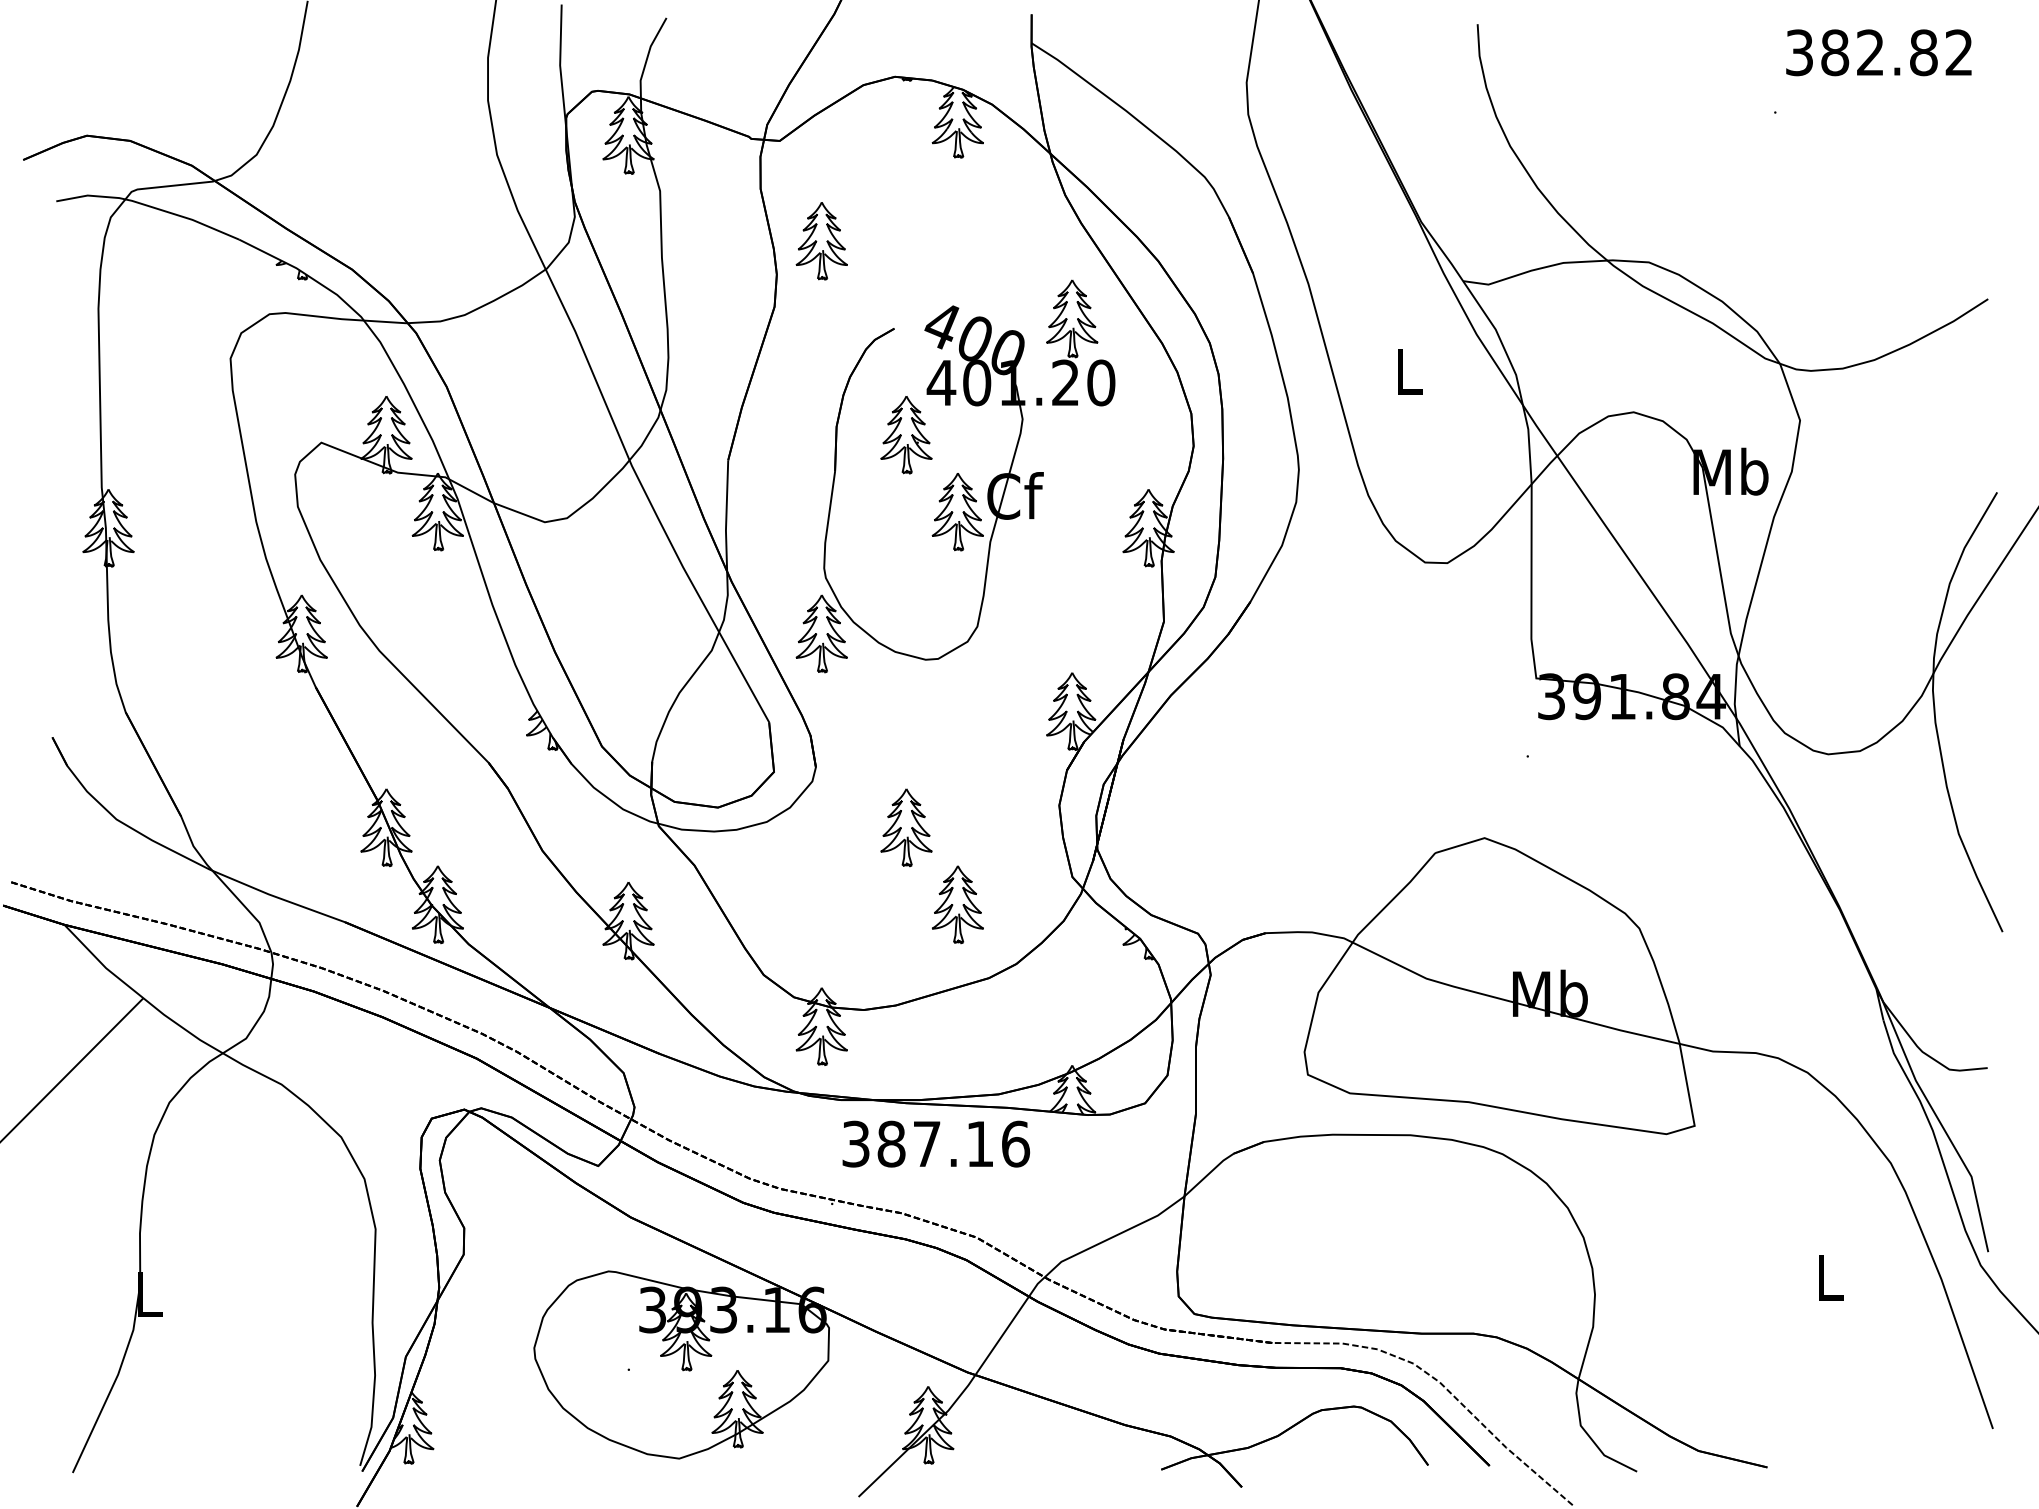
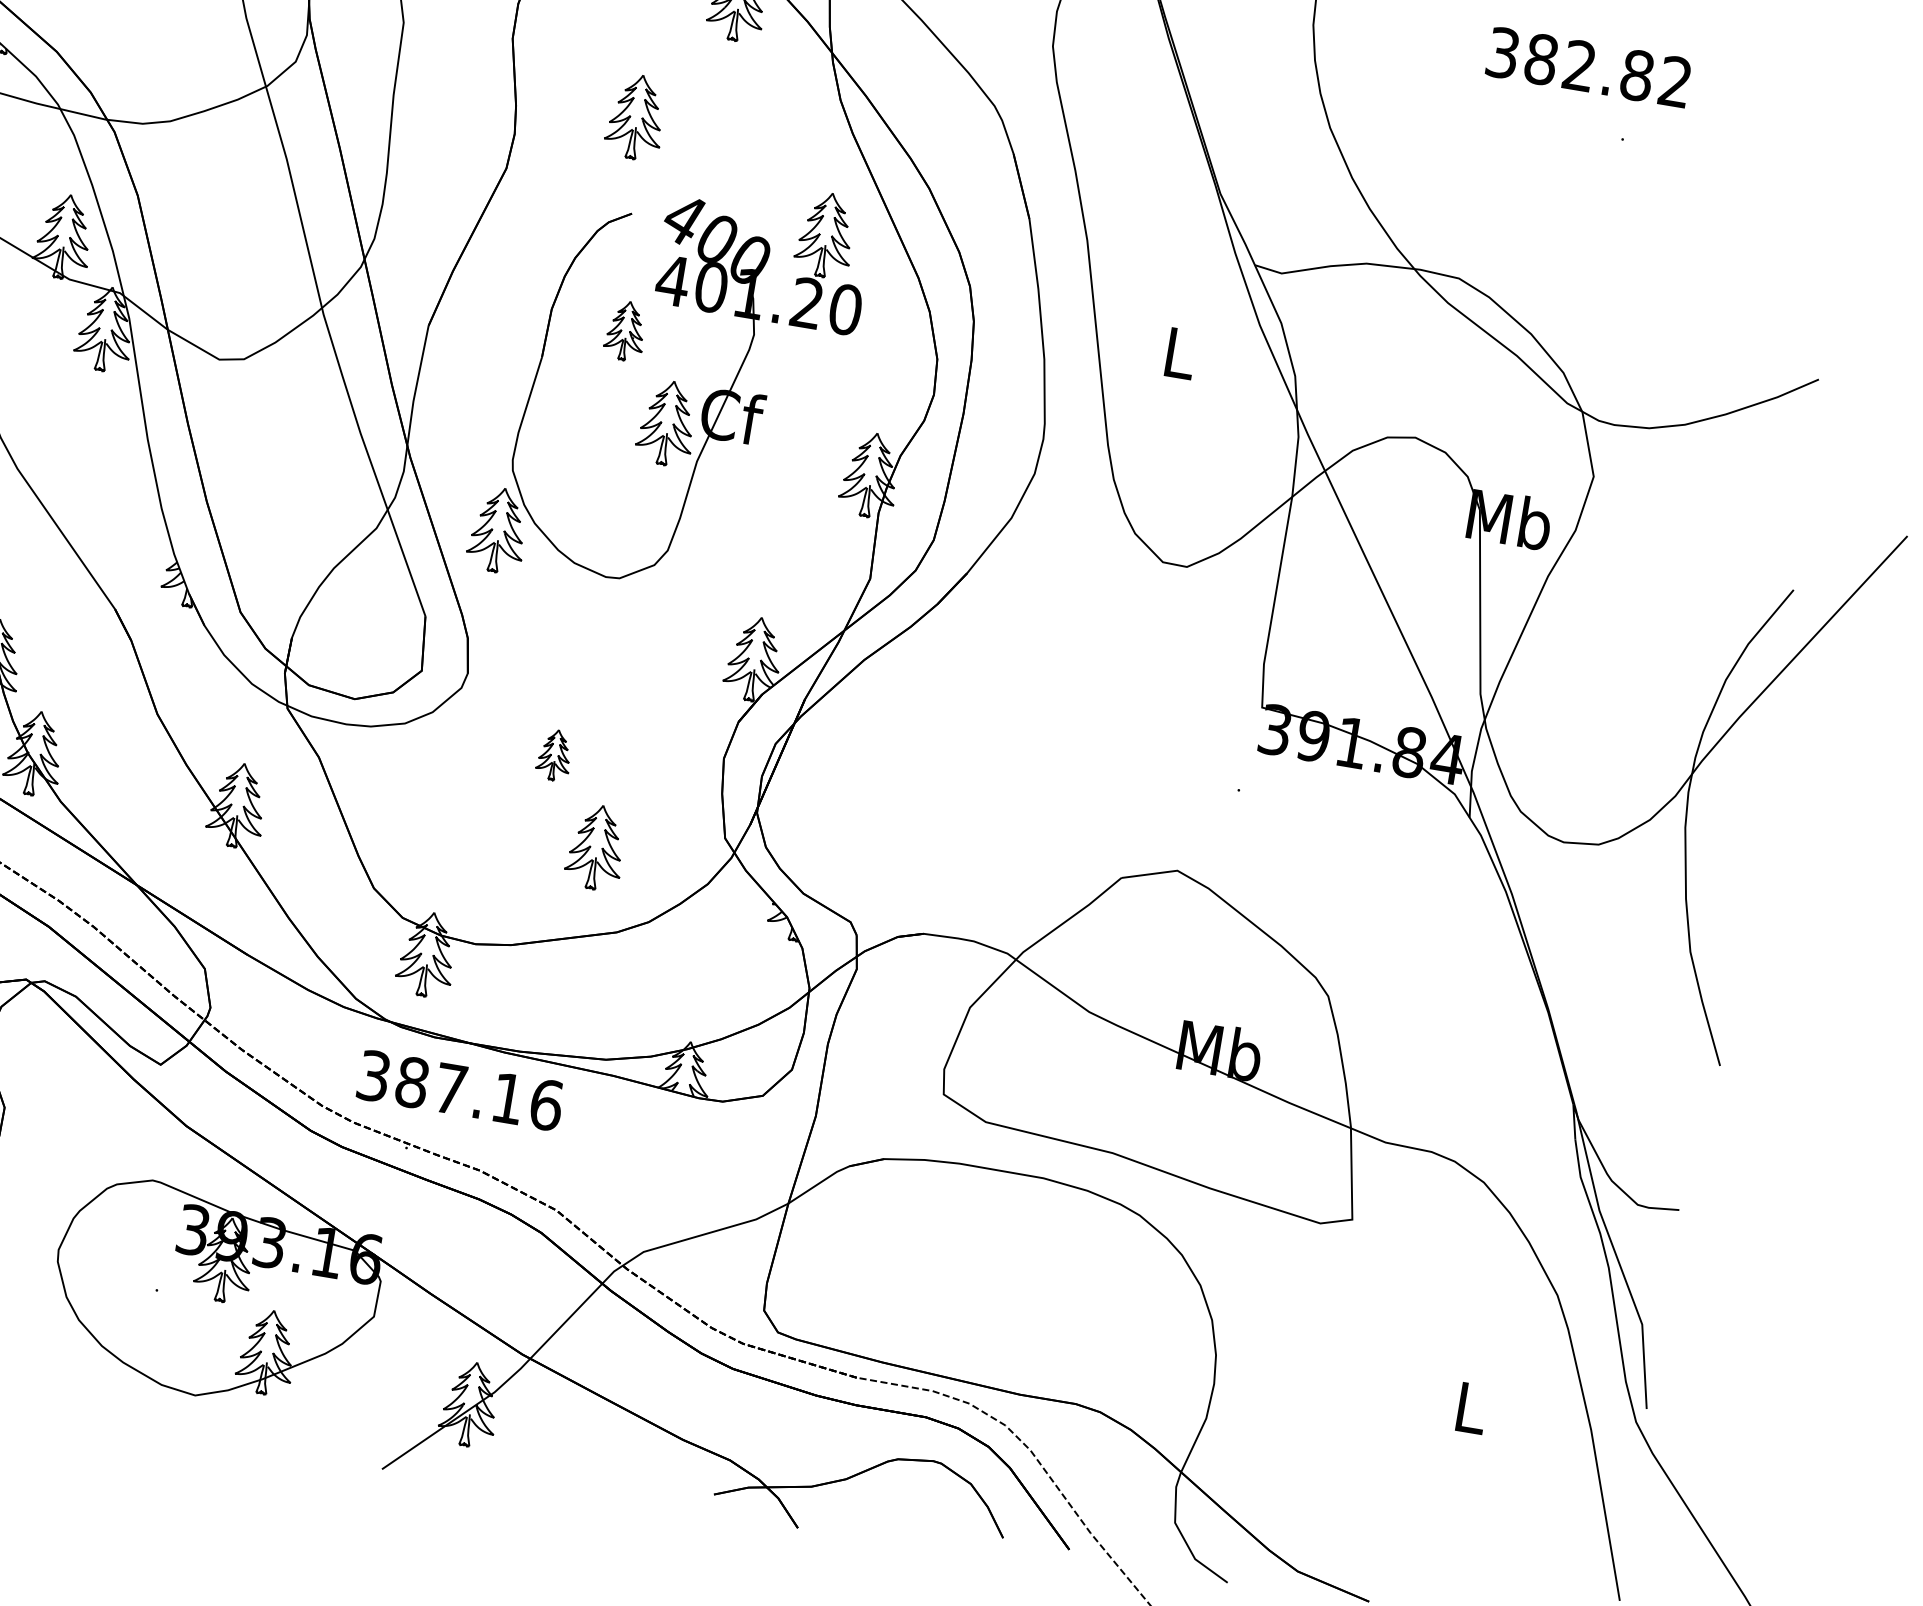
text: (1878, 52) -> (1588, 67), moved
part: (821, 241) -> (635, 117), moved
part: (906, 435) -> (625, 331), size x0.7
part: (906, 827) -> (554, 754), size x0.6
text: (936, 1143) -> (460, 1089), moved

